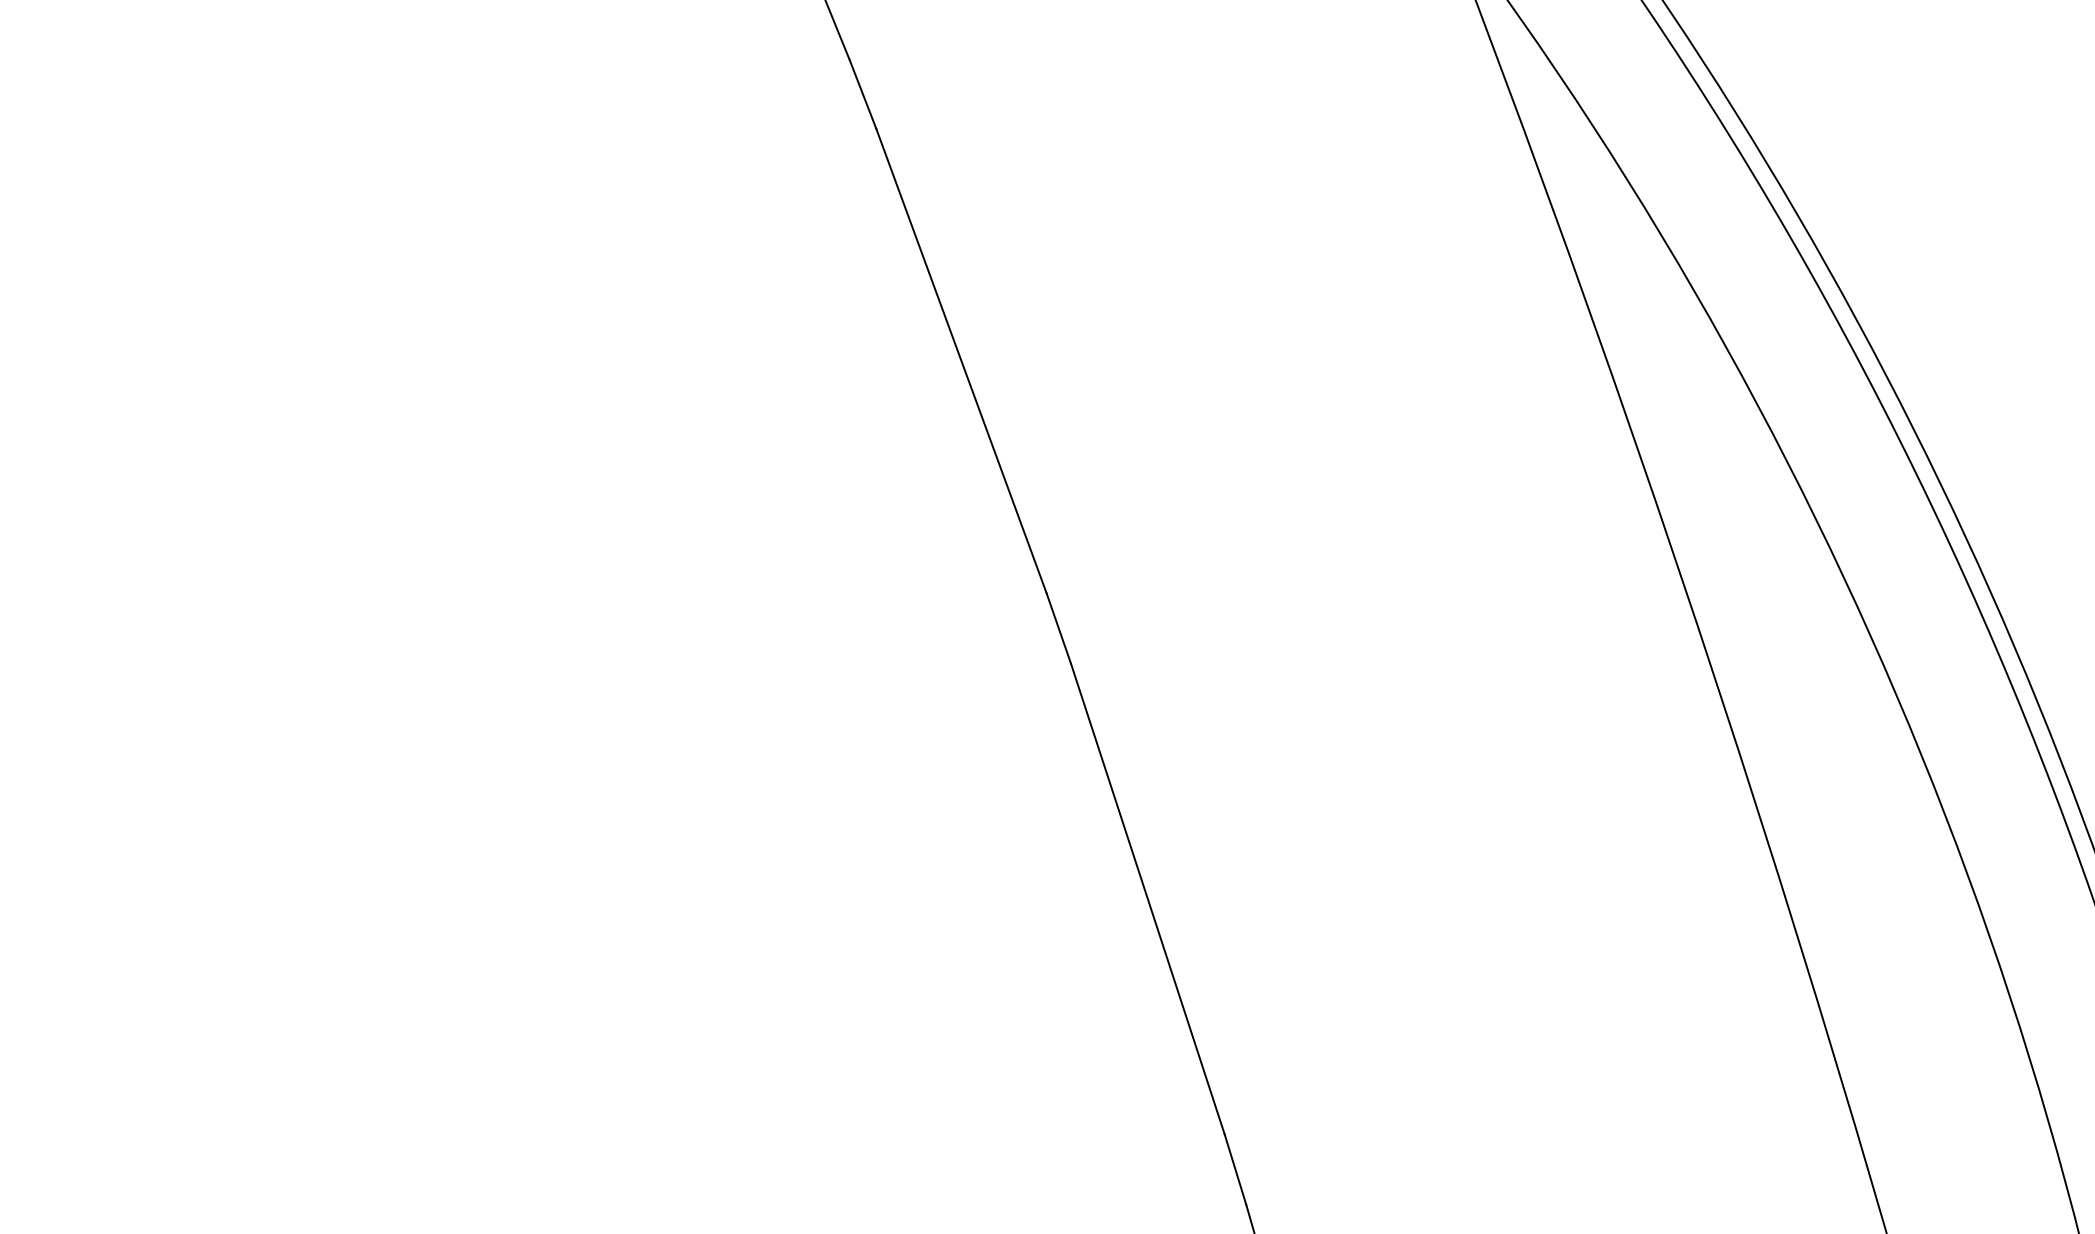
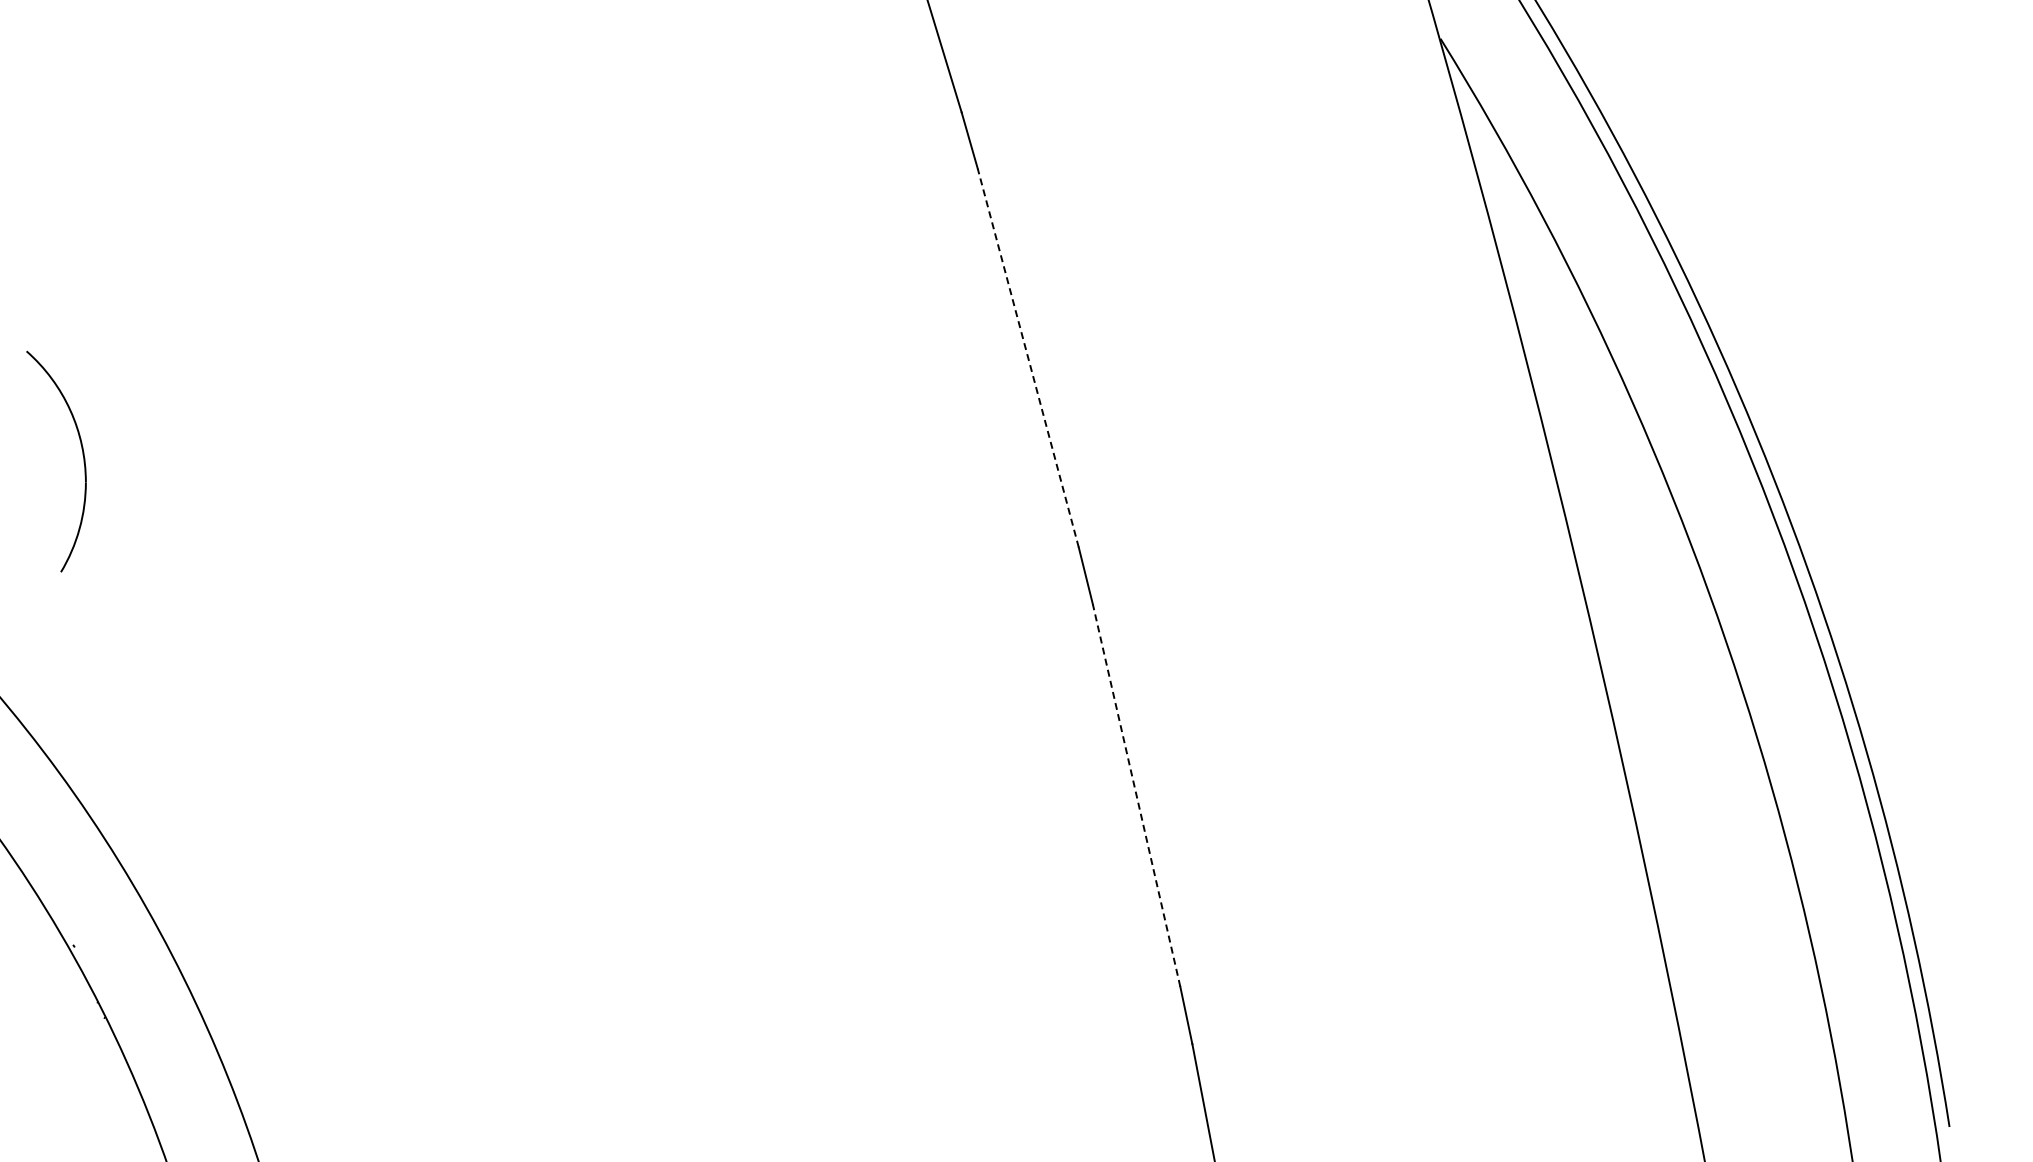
line: (961, 360) -> (1028, 357), solid -> dashed
line: (1147, 898) -> (1136, 795), solid -> dashed

